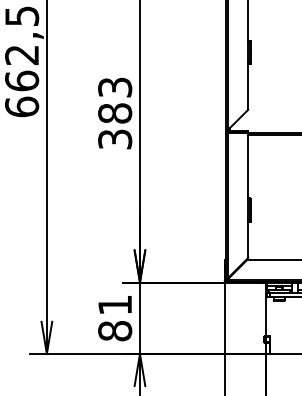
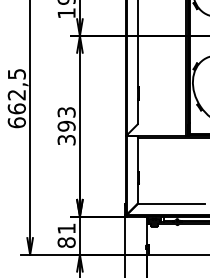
text: (114, 112) -> (66, 125), 383 -> 393

